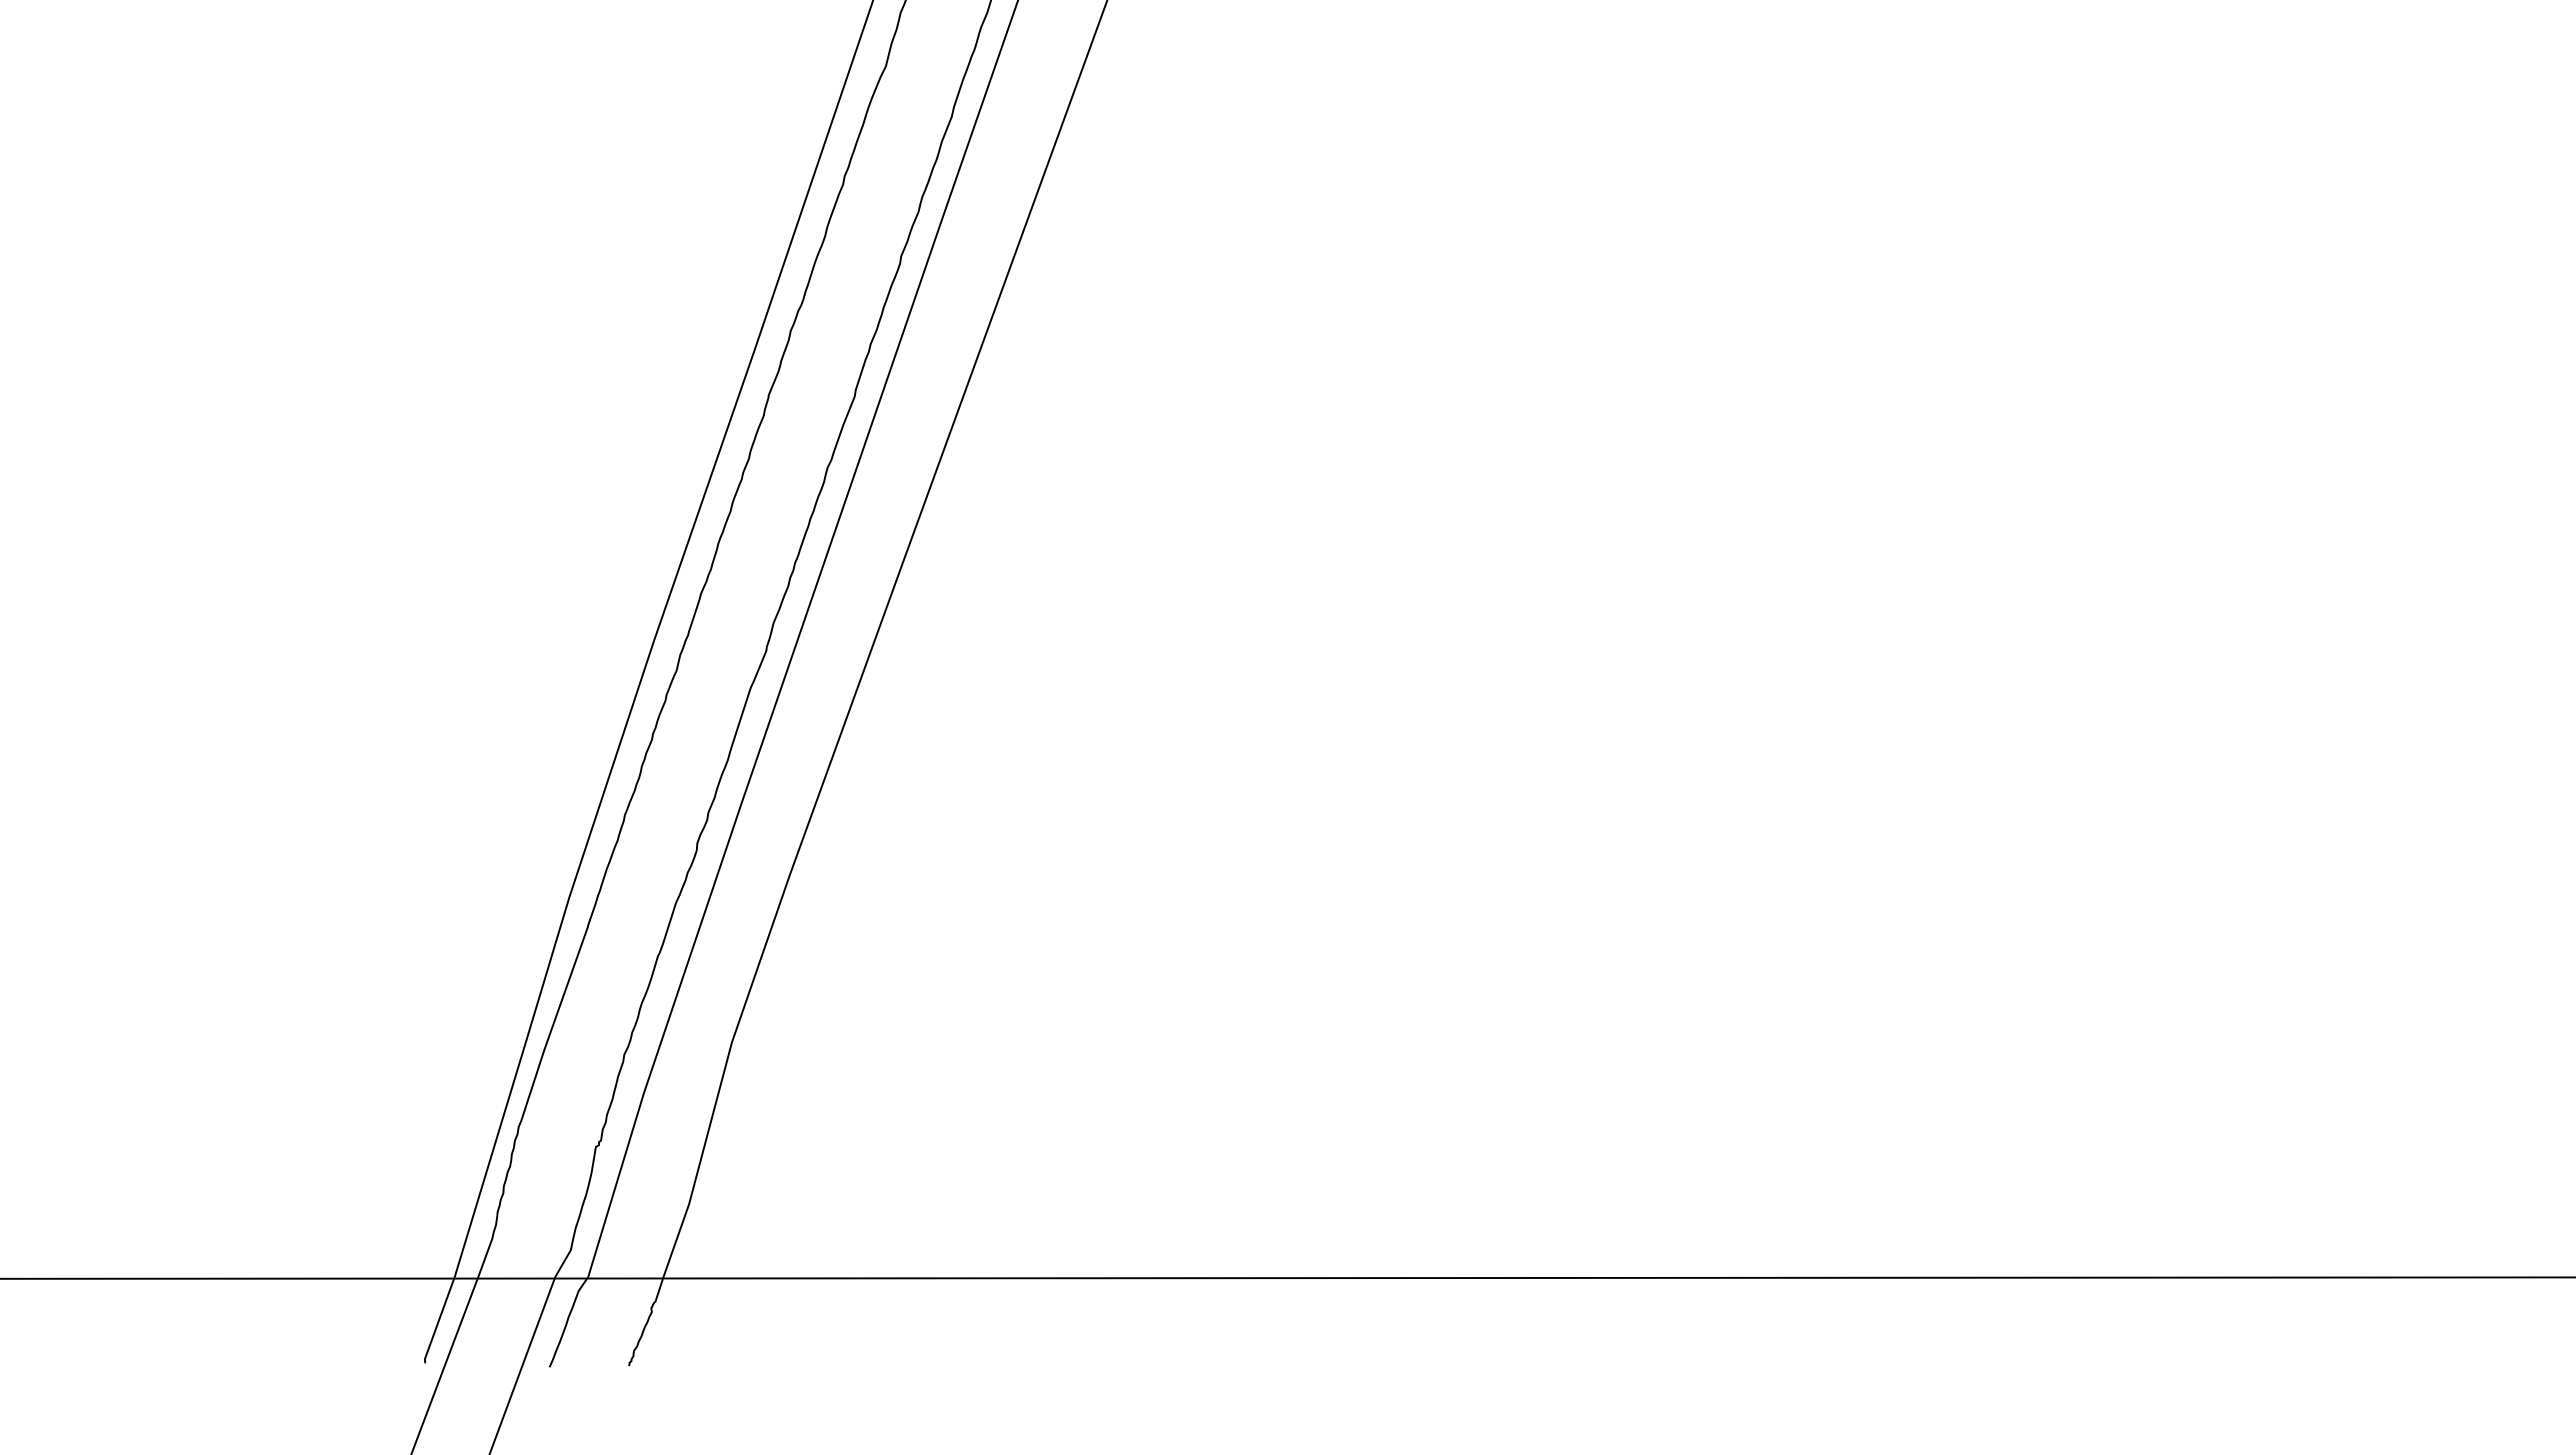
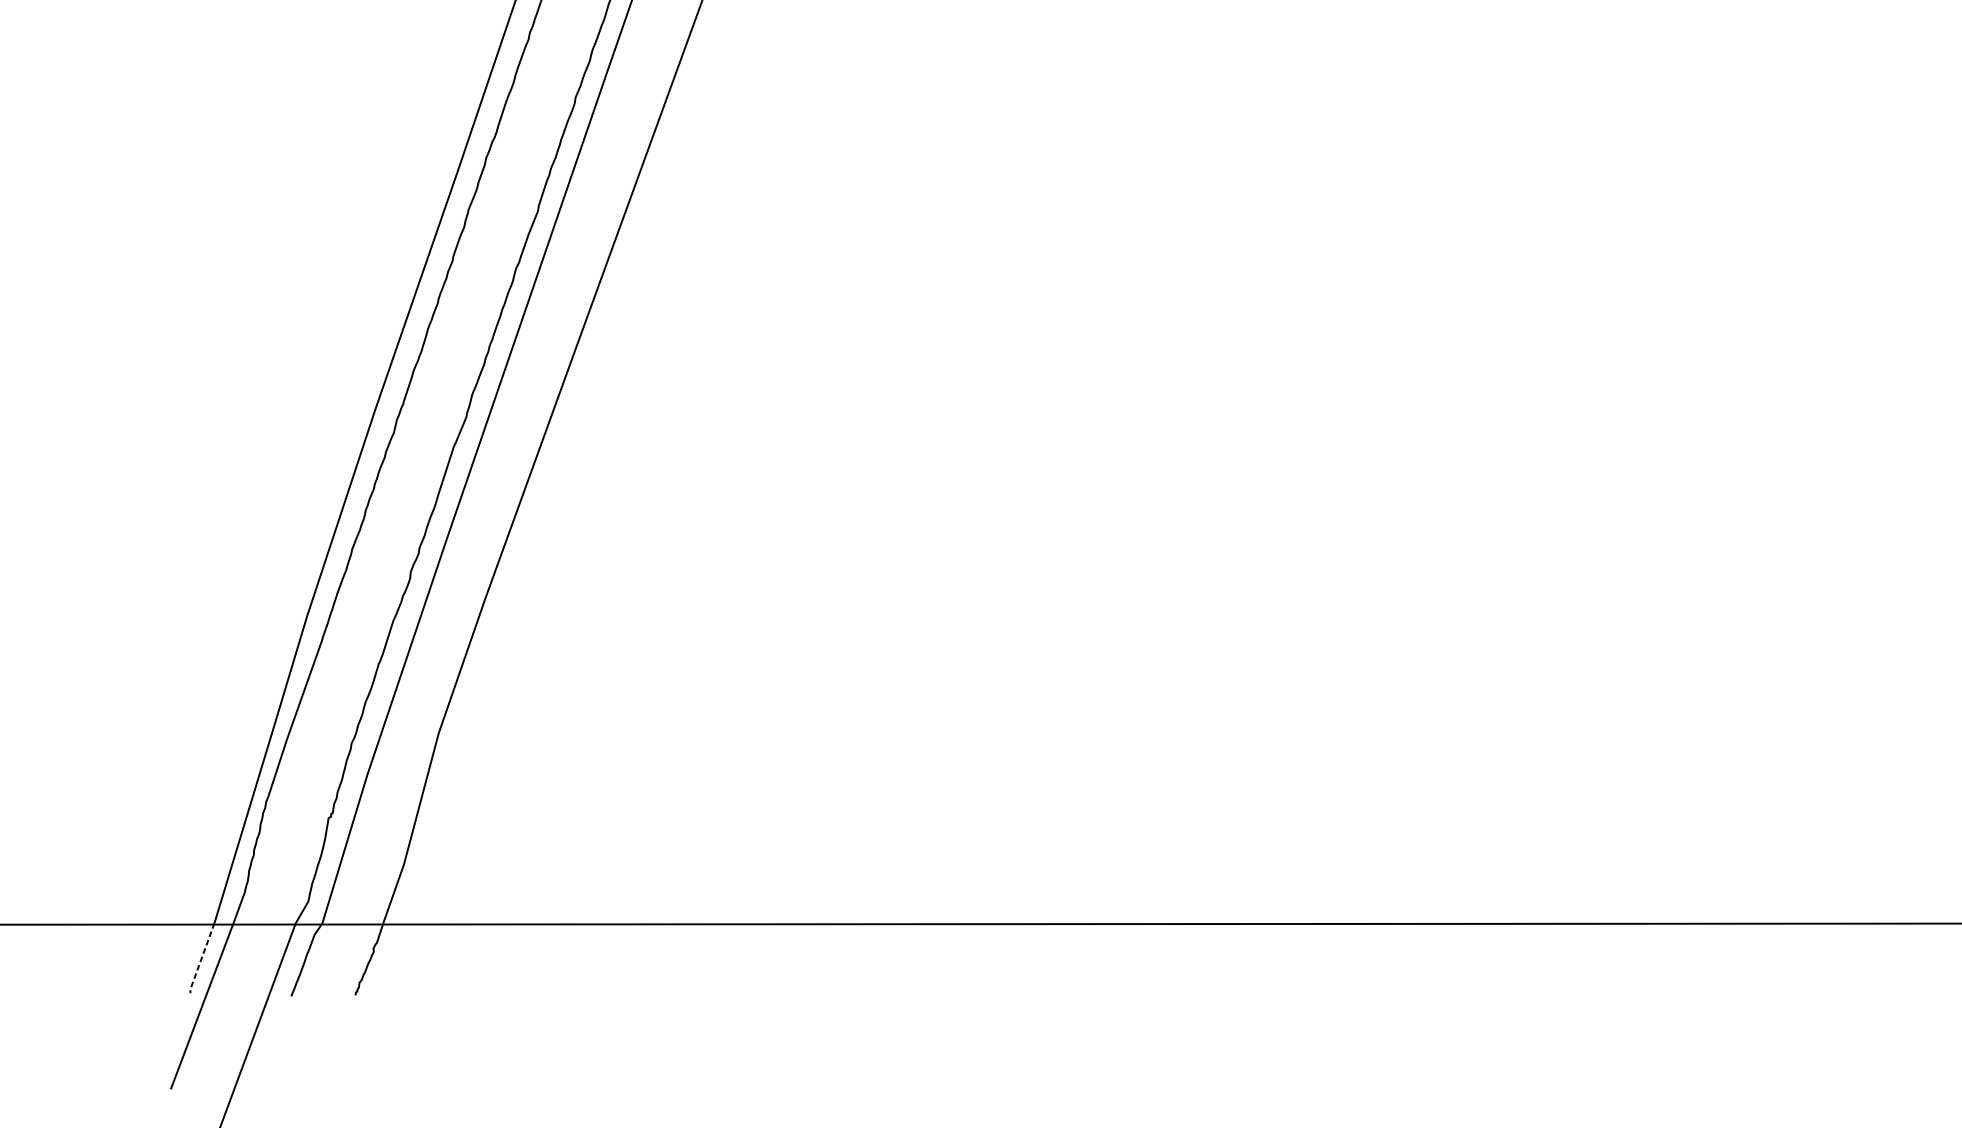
line: (438, 1320) -> (201, 958), solid -> dashed

